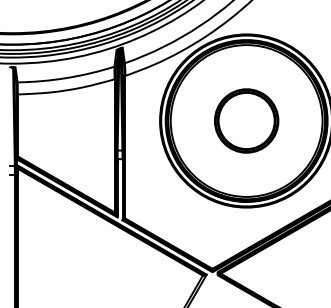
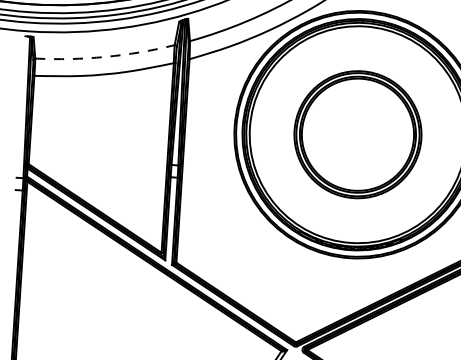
arc: (66, 78) -> (105, 57), solid -> dashed
part: (246, 120) -> (358, 133), size x1.4

